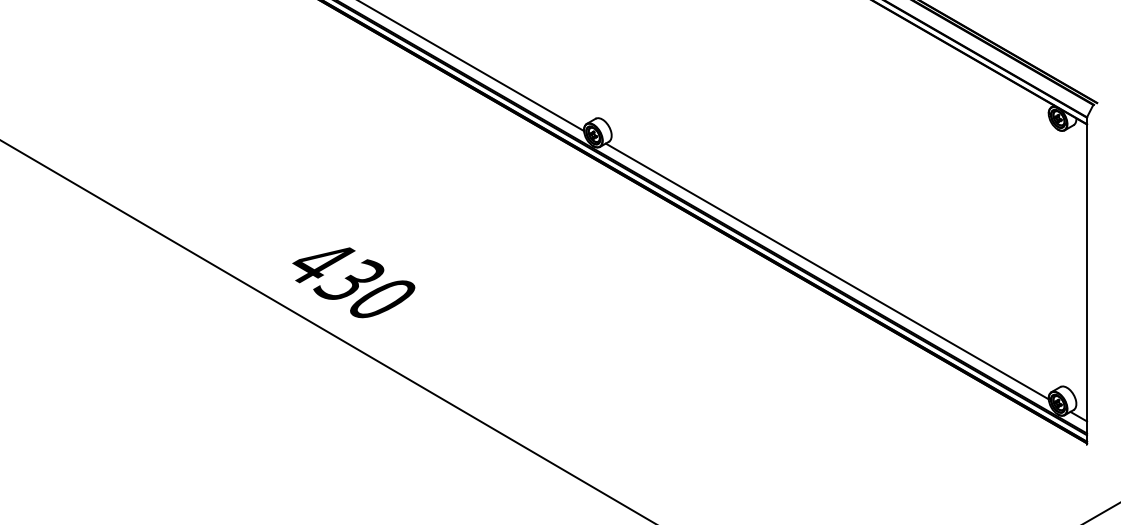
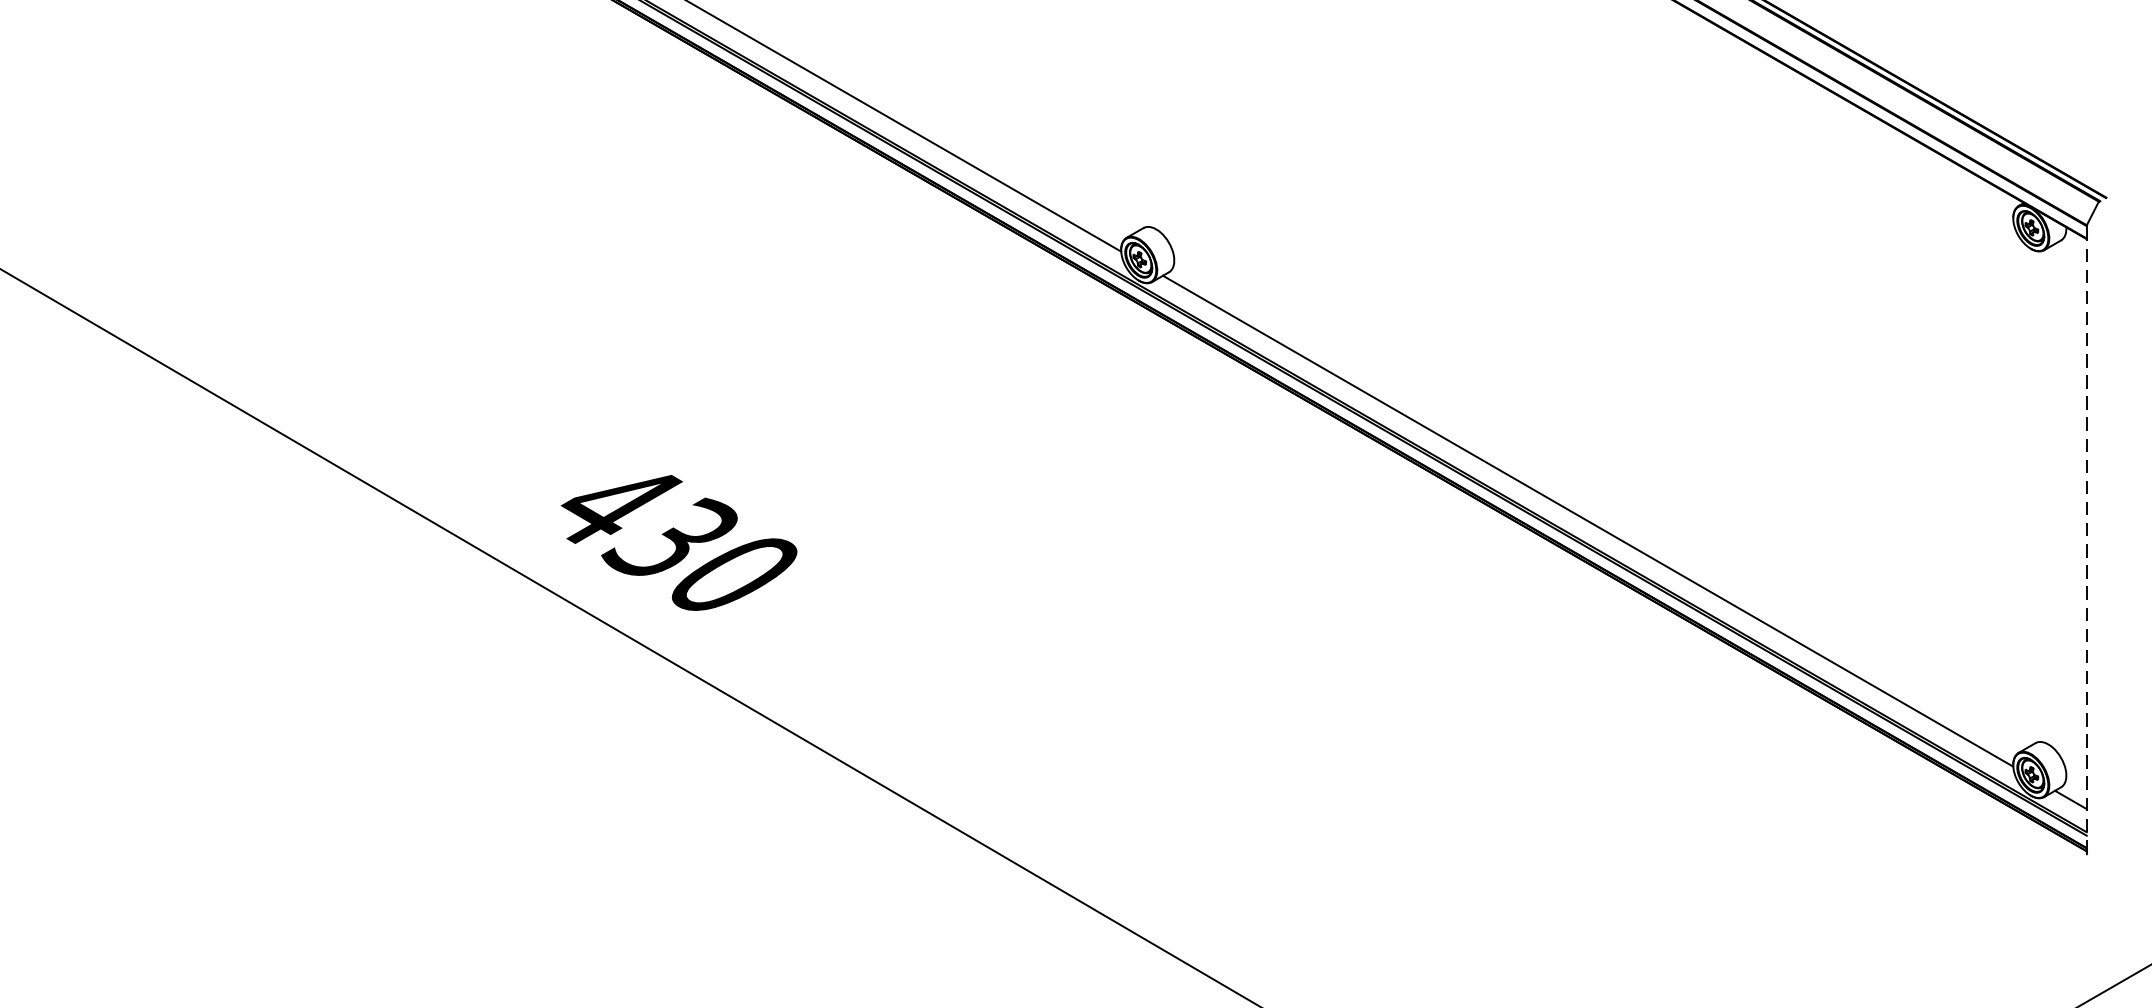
line: (1087, 280) -> (2087, 538), solid -> dashed

